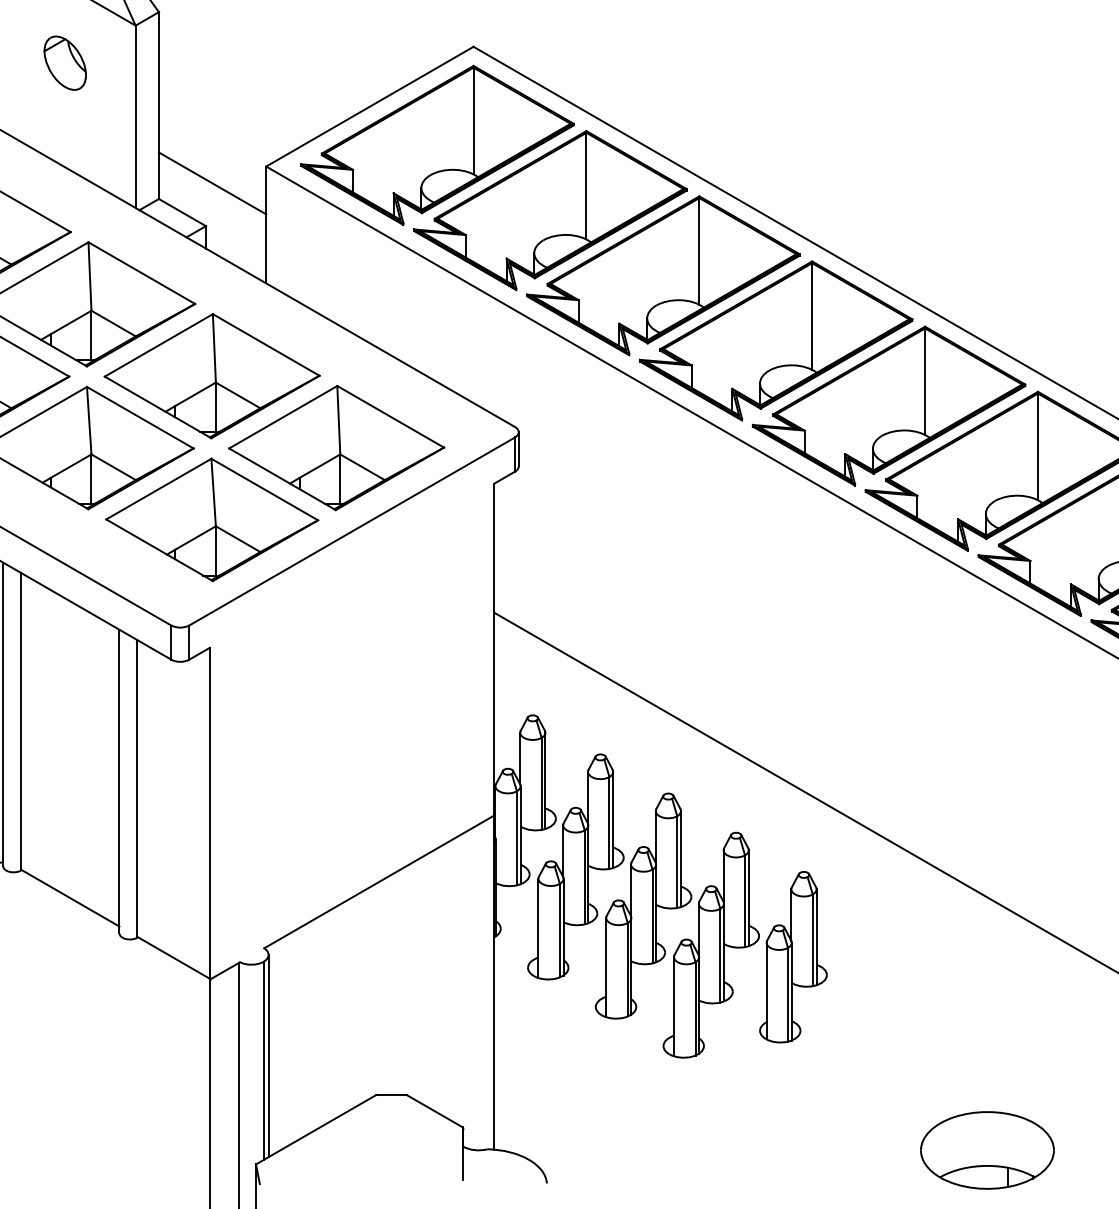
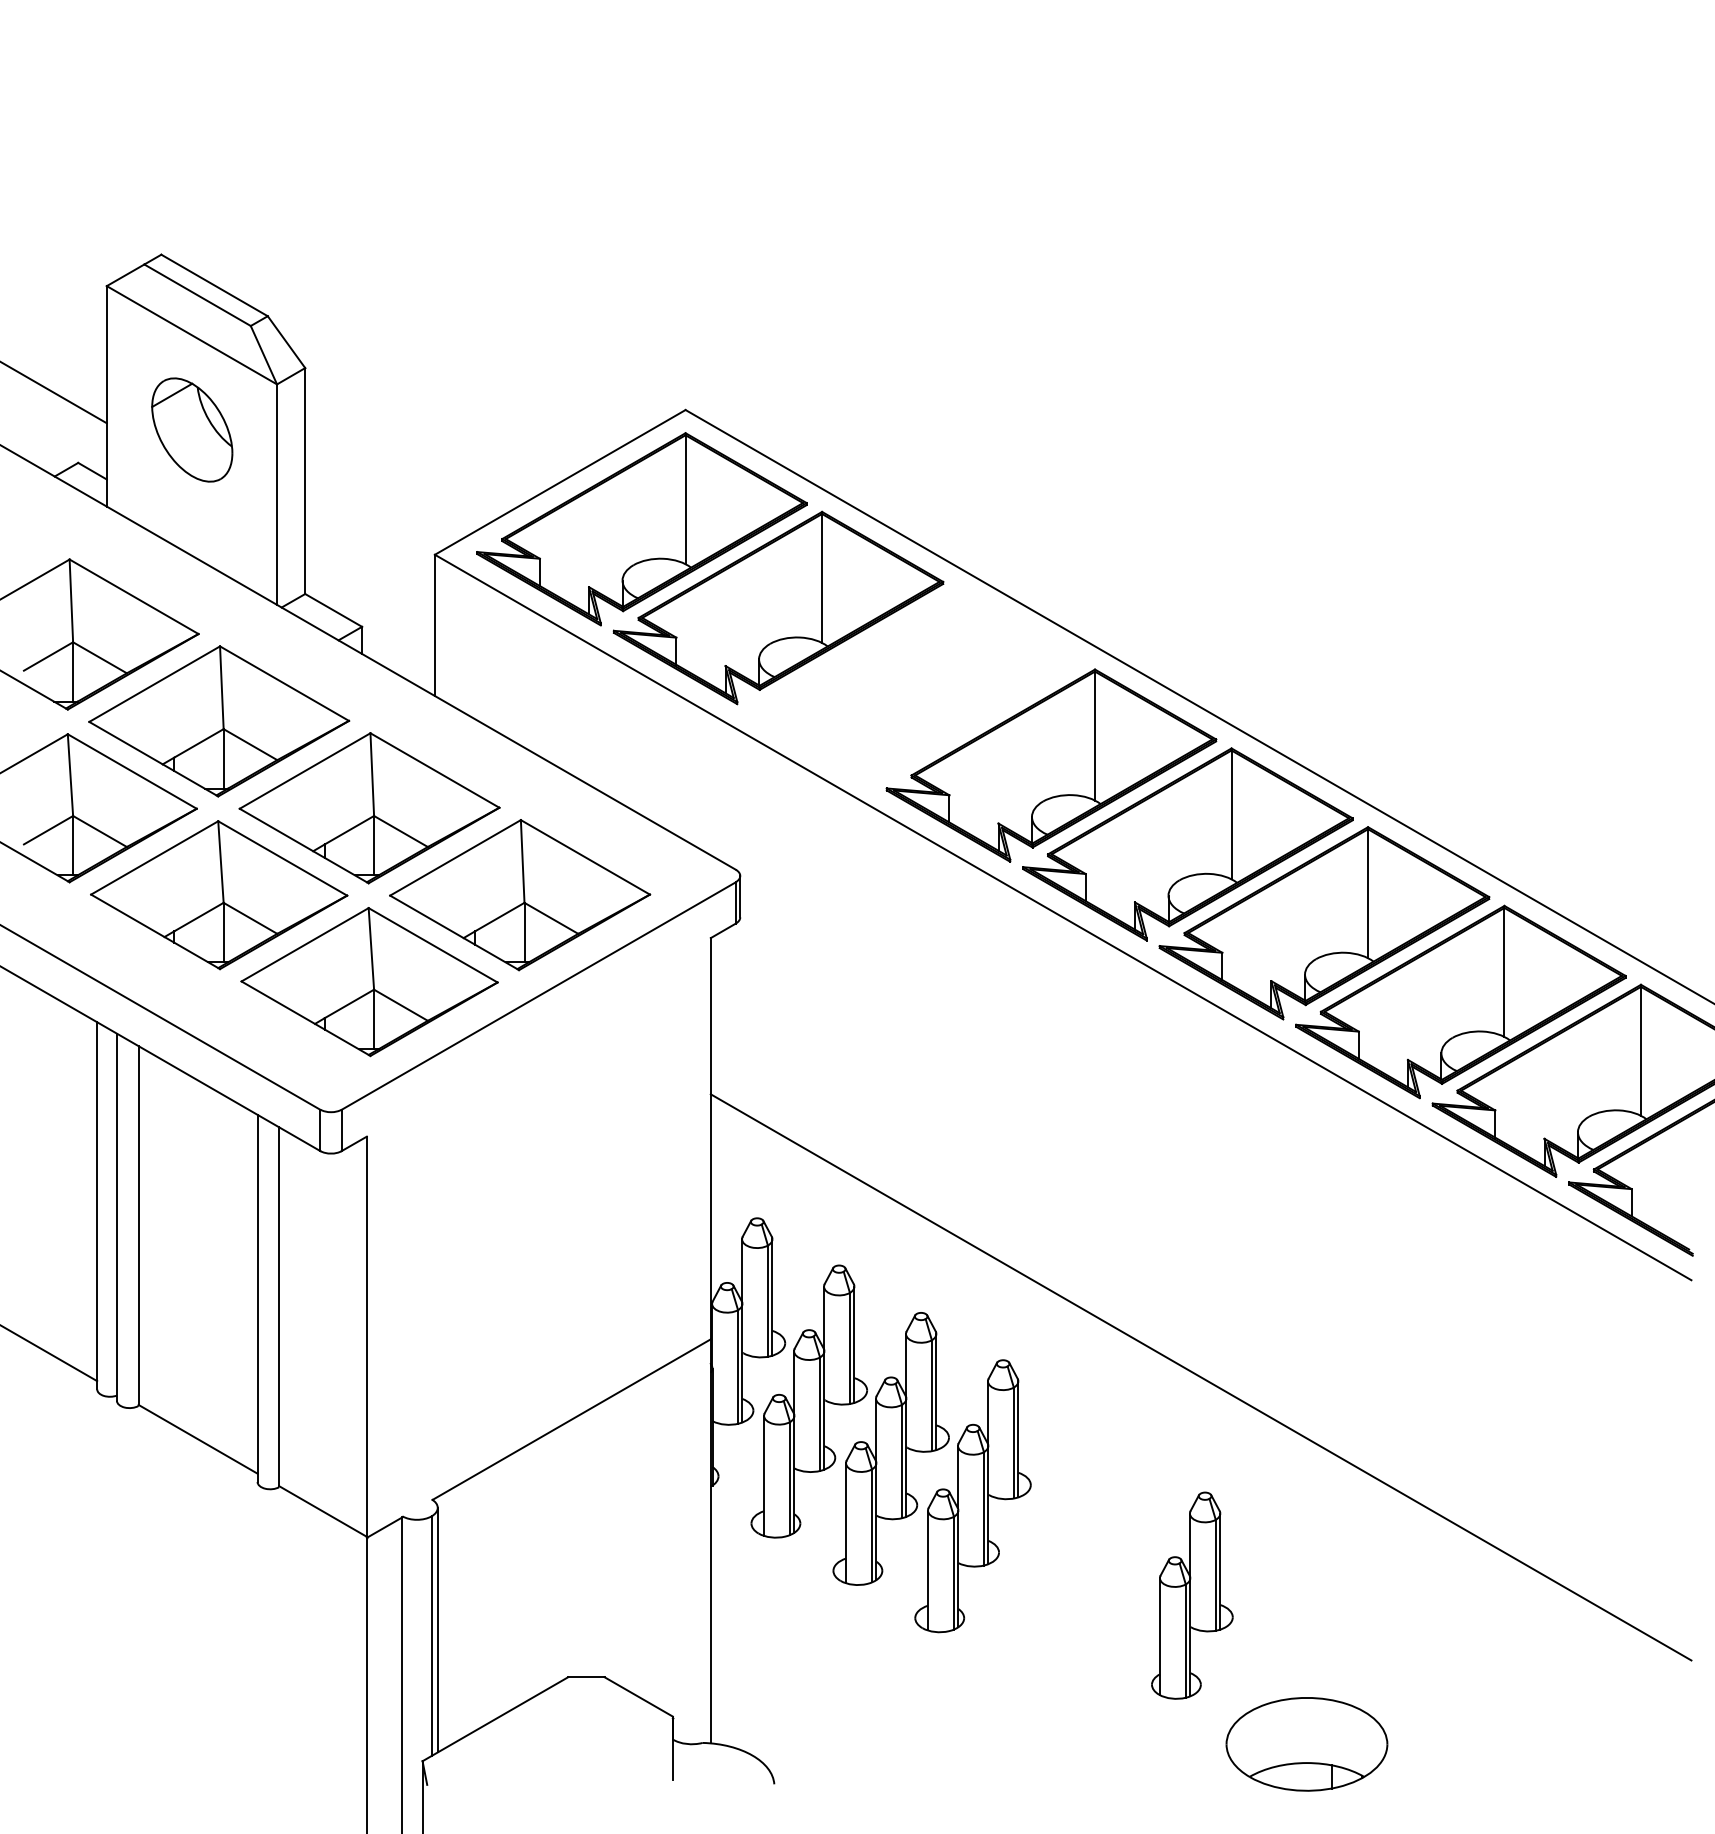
part: (64, 62) -> (191, 429), size x1.6
line: (212, 182) -> (369, 574), removed
part: (662, 275) -> (914, 686), removed
part: (793, 957) -> (1192, 1595), moved

